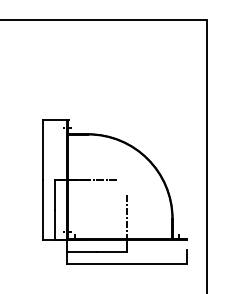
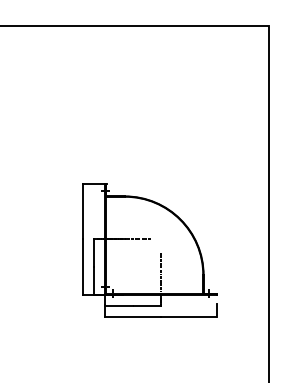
part: (114, 192) -> (149, 250), size x0.71

